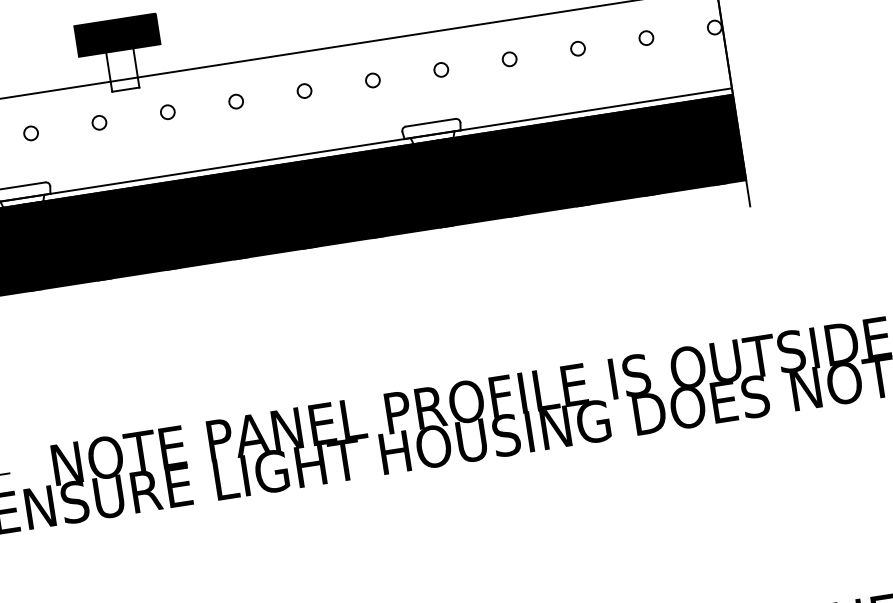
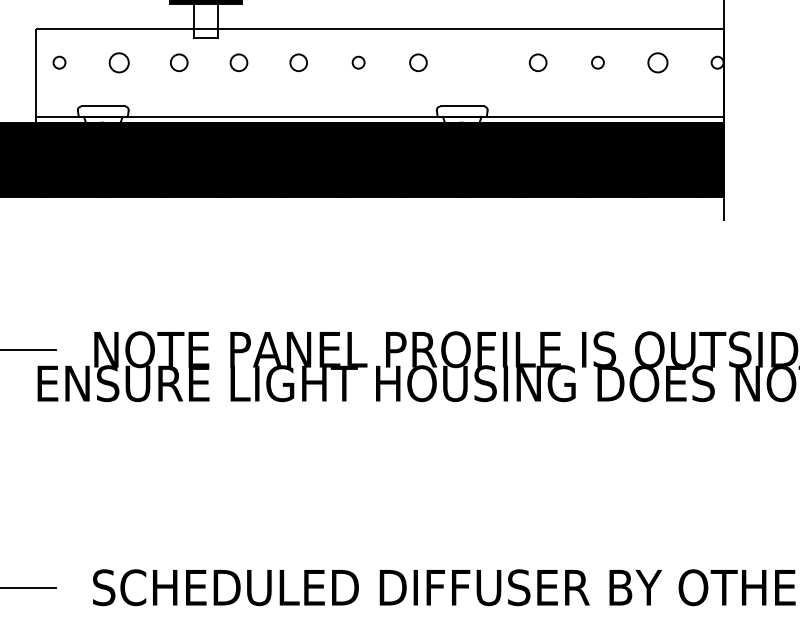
circle: (646, 37) -> (657, 62), size x1.6
circle: (508, 59) -> (537, 62), size x1.4
circle: (441, 69) -> (478, 62), removed
circle: (372, 80) -> (418, 62), size x1.4
circle: (235, 101) -> (298, 62), size x1.4
circle: (167, 112) -> (238, 62), size x1.4
circle: (98, 122) -> (178, 62), size x1.4
circle: (31, 133) -> (119, 62), size x1.6

